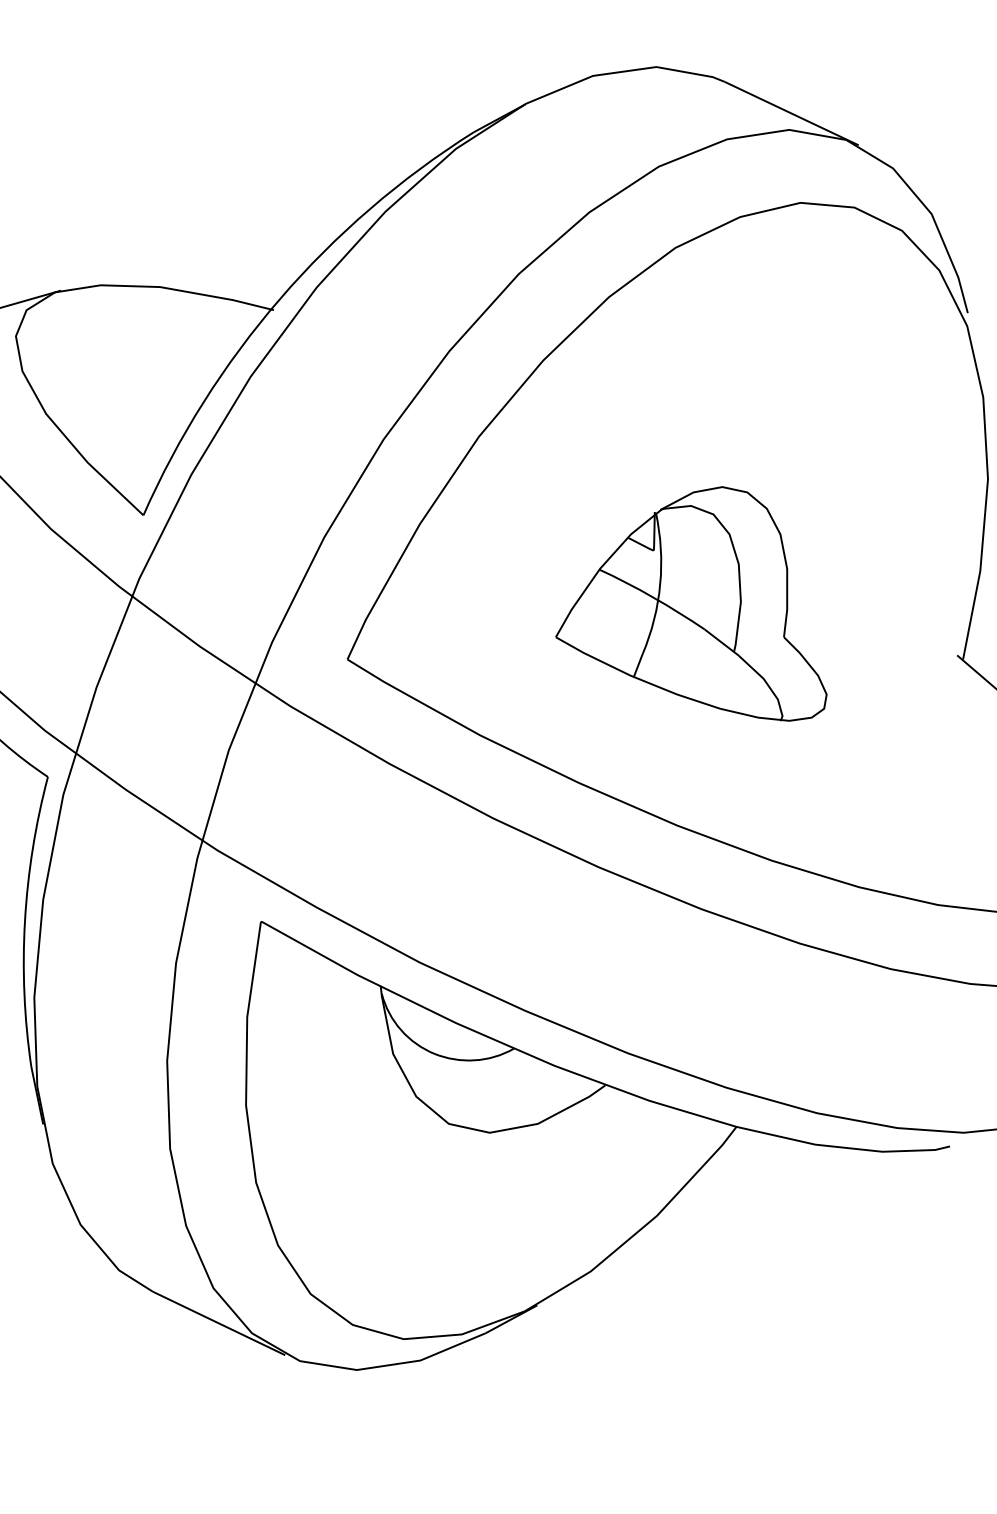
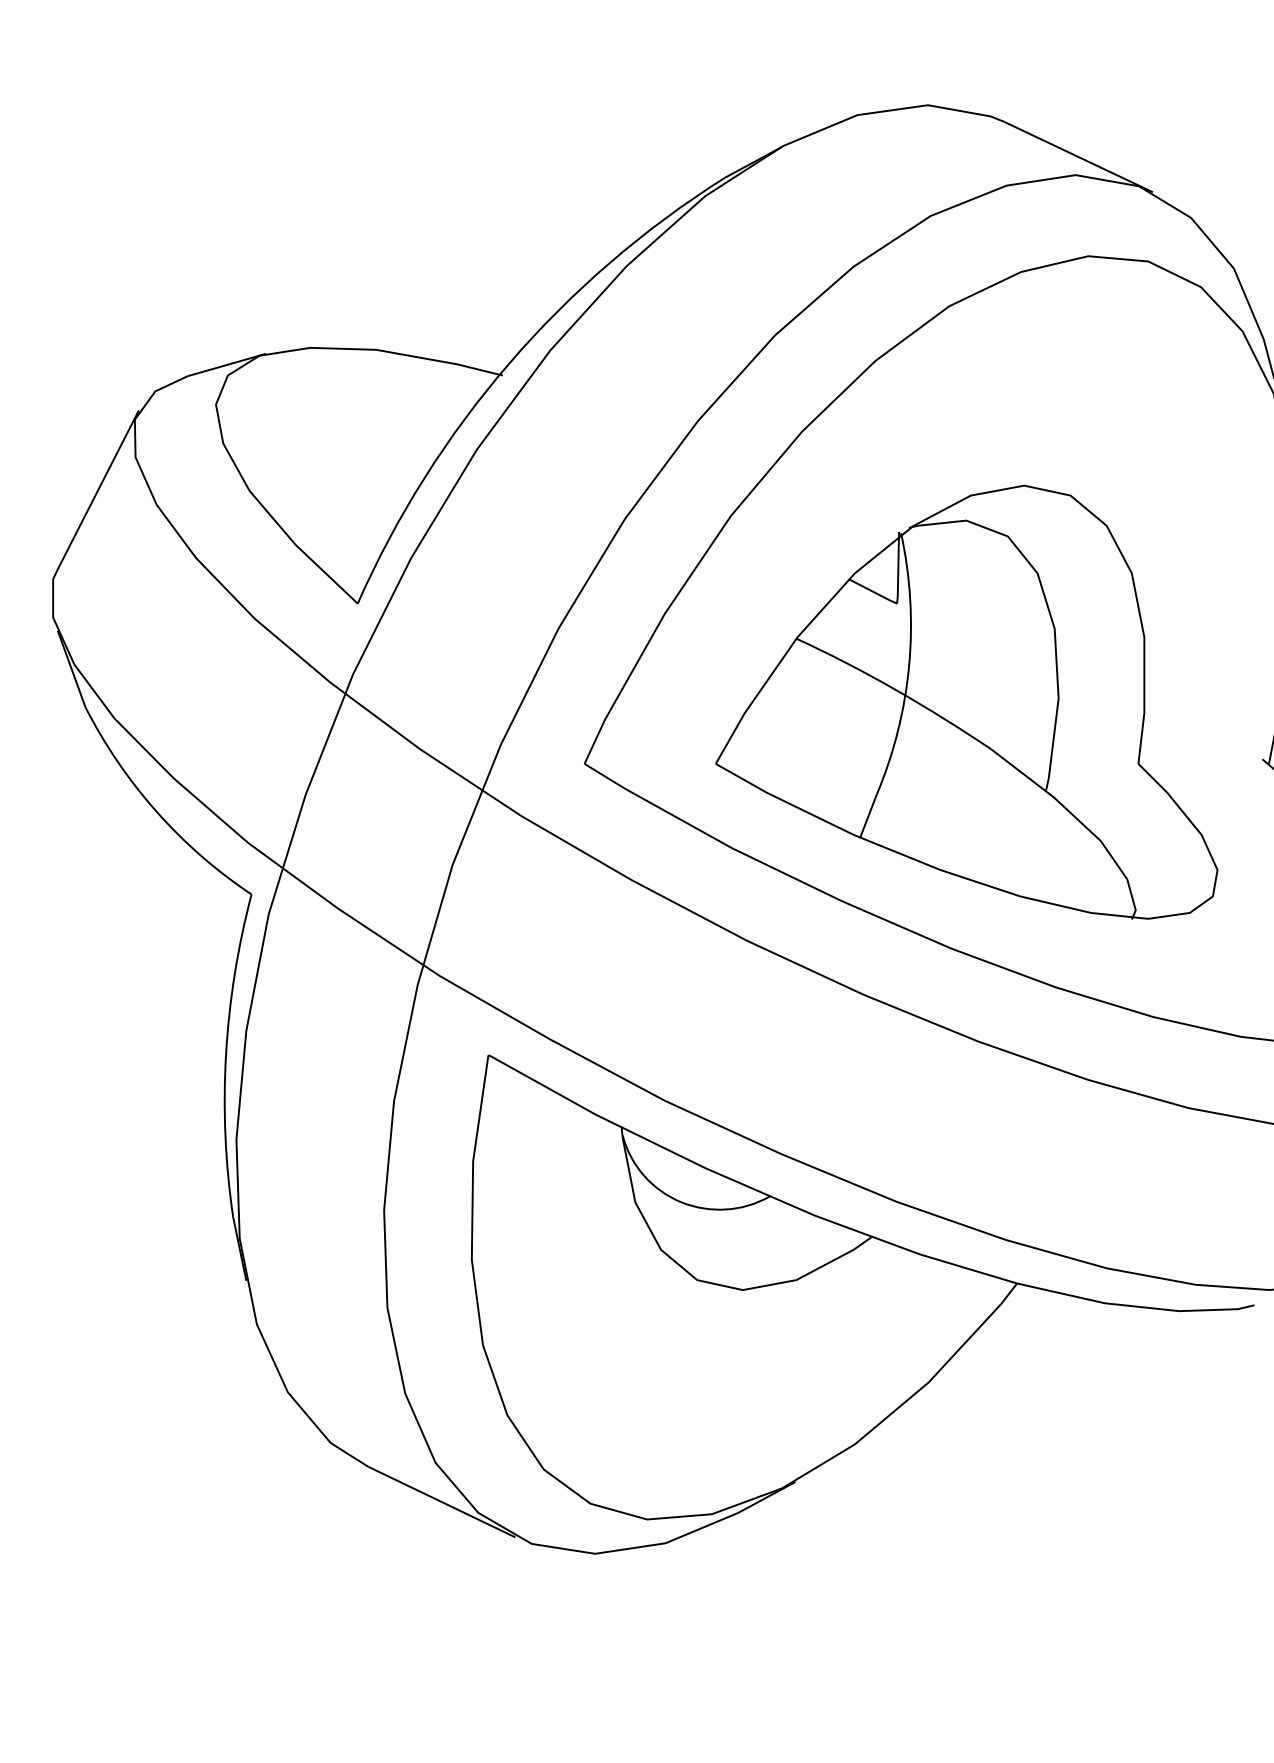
part: (691, 603) -> (966, 701), size x1.67

